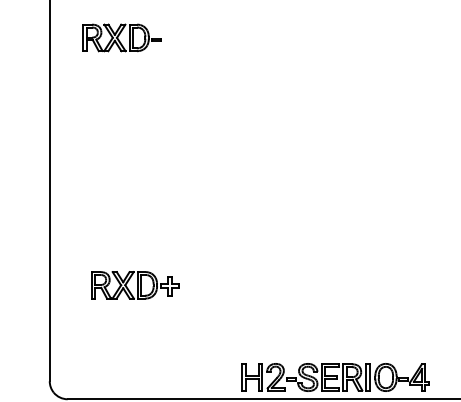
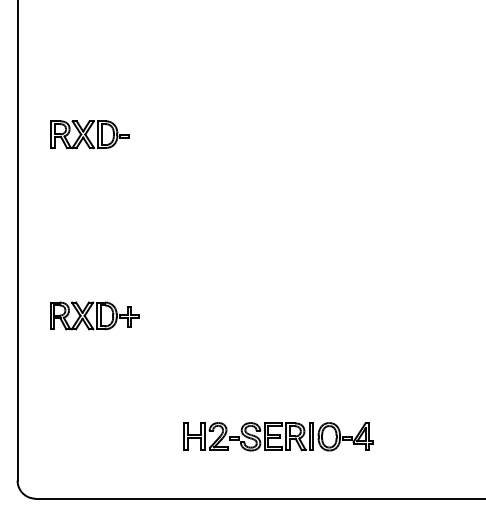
part: (135, 284) -> (94, 315), moved
part: (335, 377) -> (278, 436), moved

